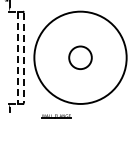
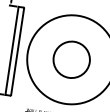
circle: (80, 57) -> (71, 59), size x1.67
line: (17, 58) -> (11, 51), dashed -> solid
line: (23, 58) -> (17, 52), dashed -> solid

